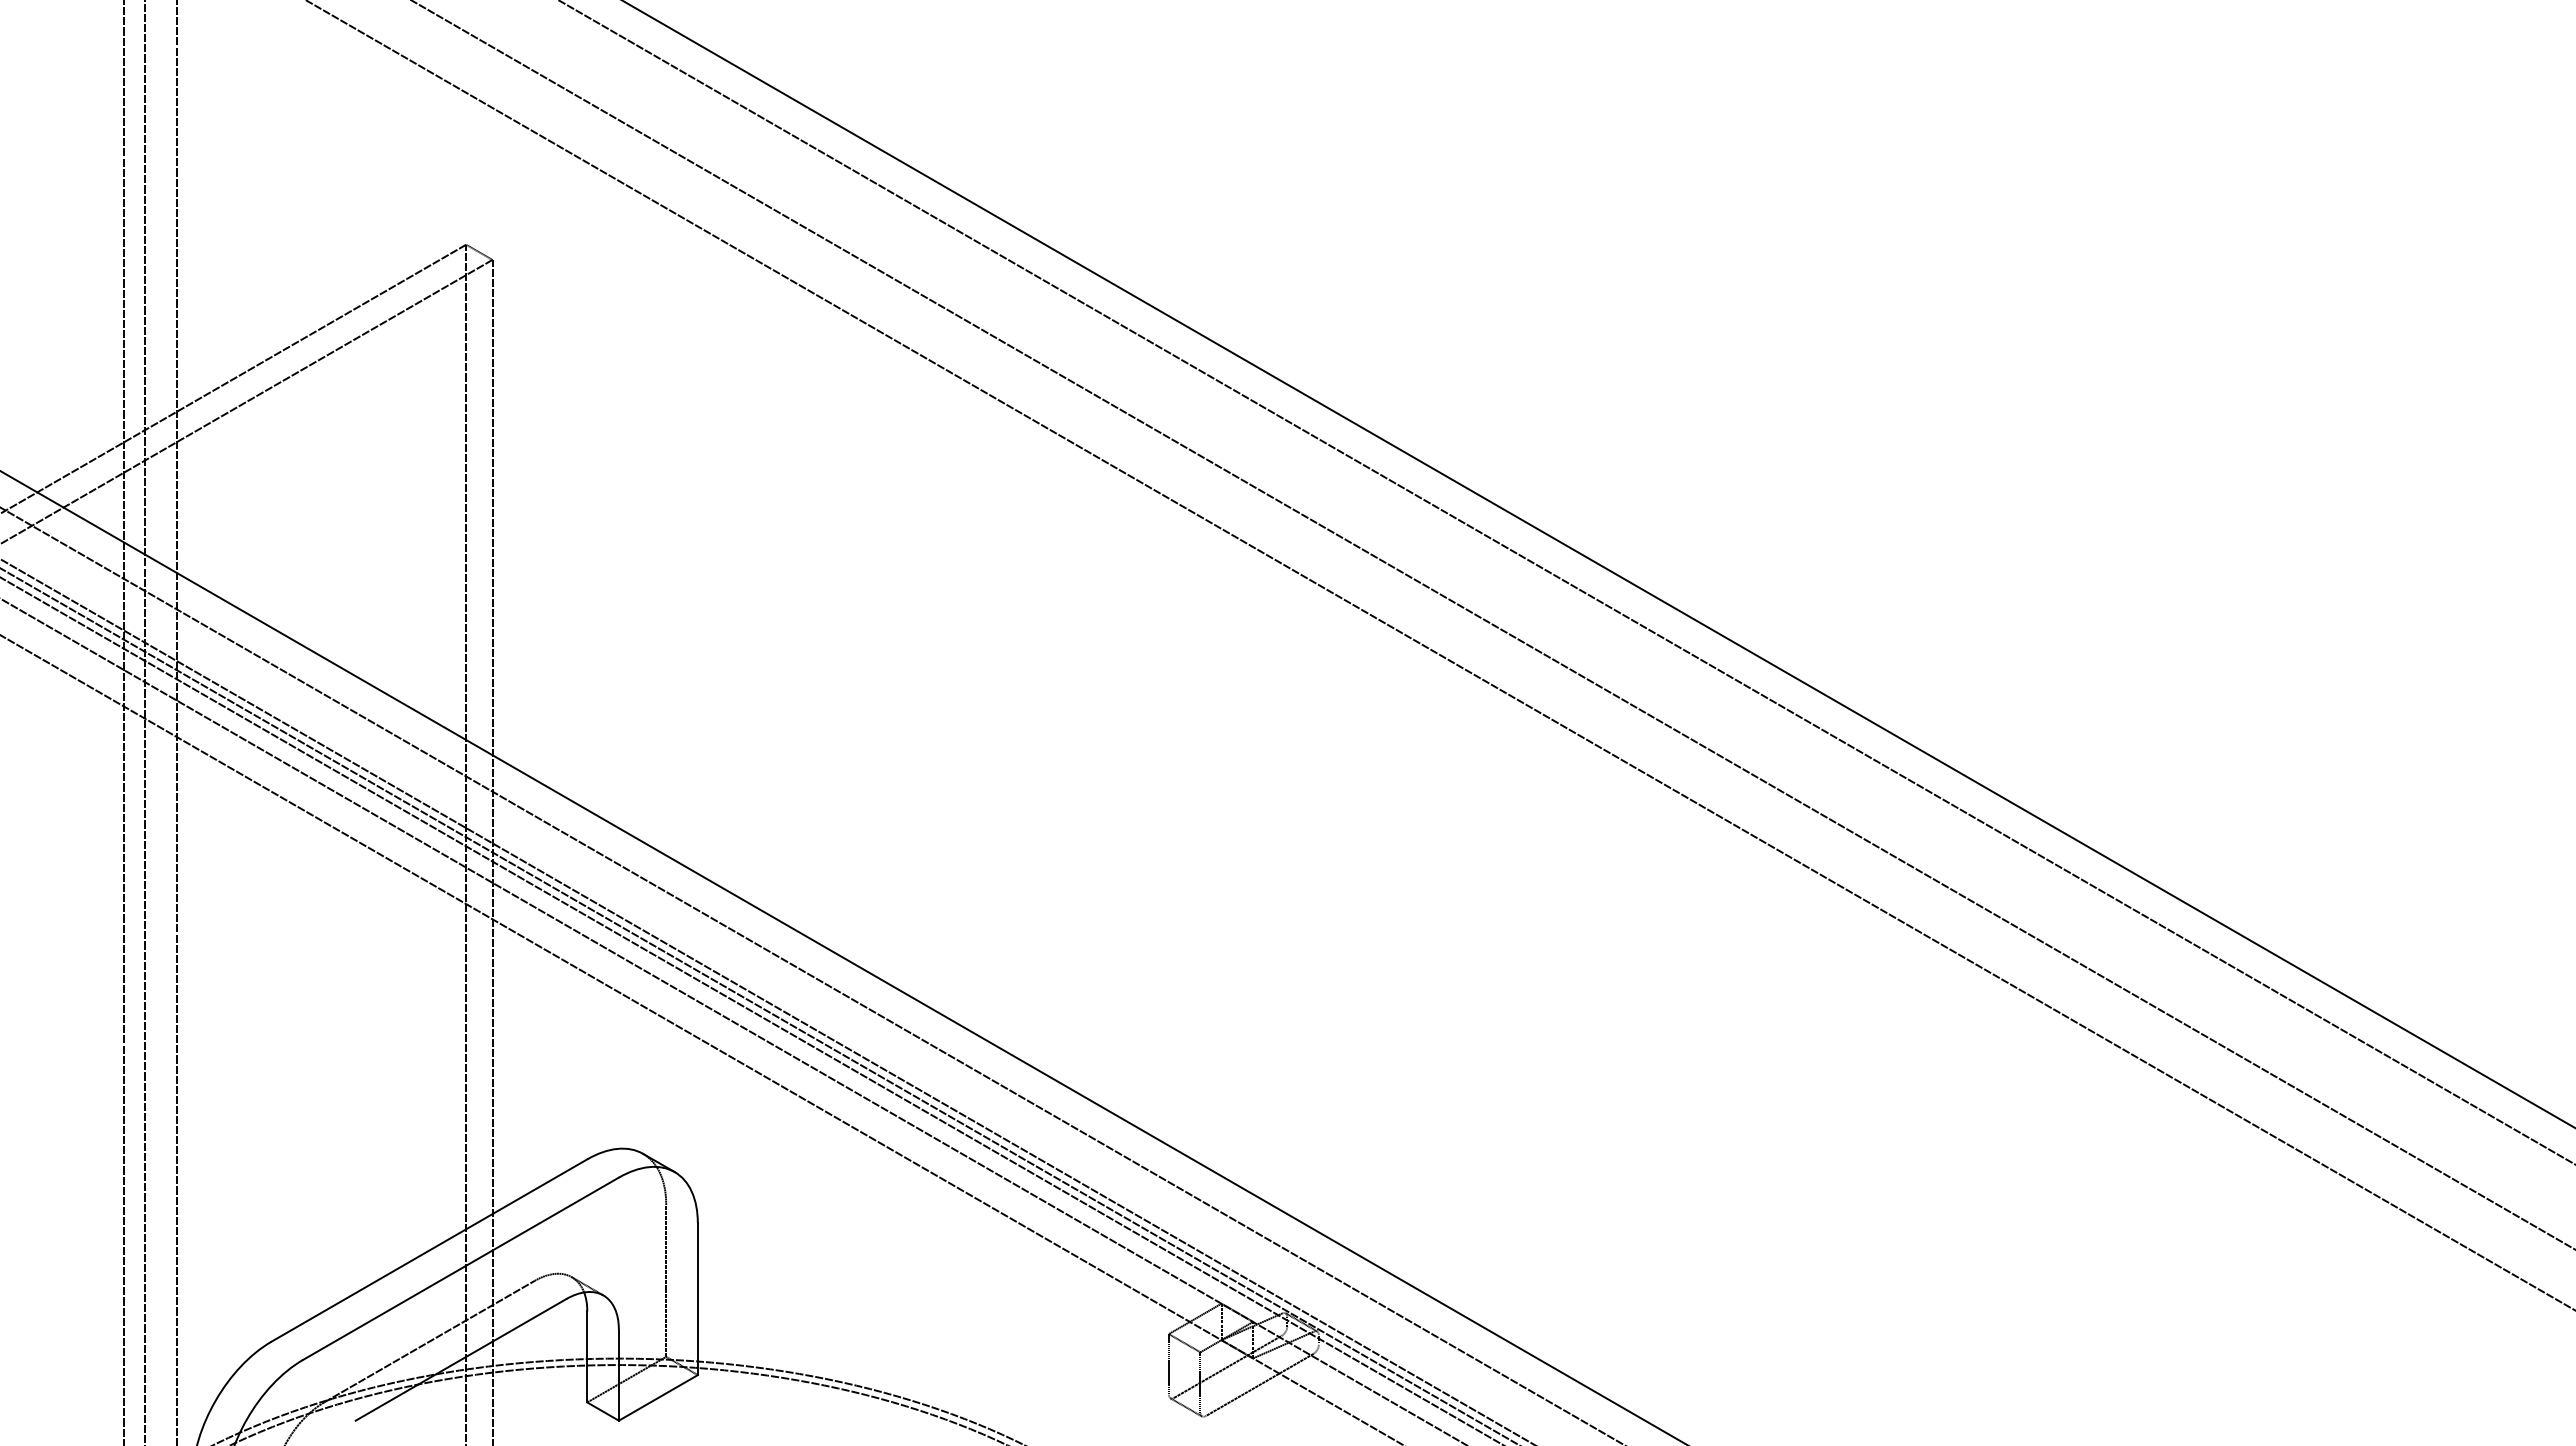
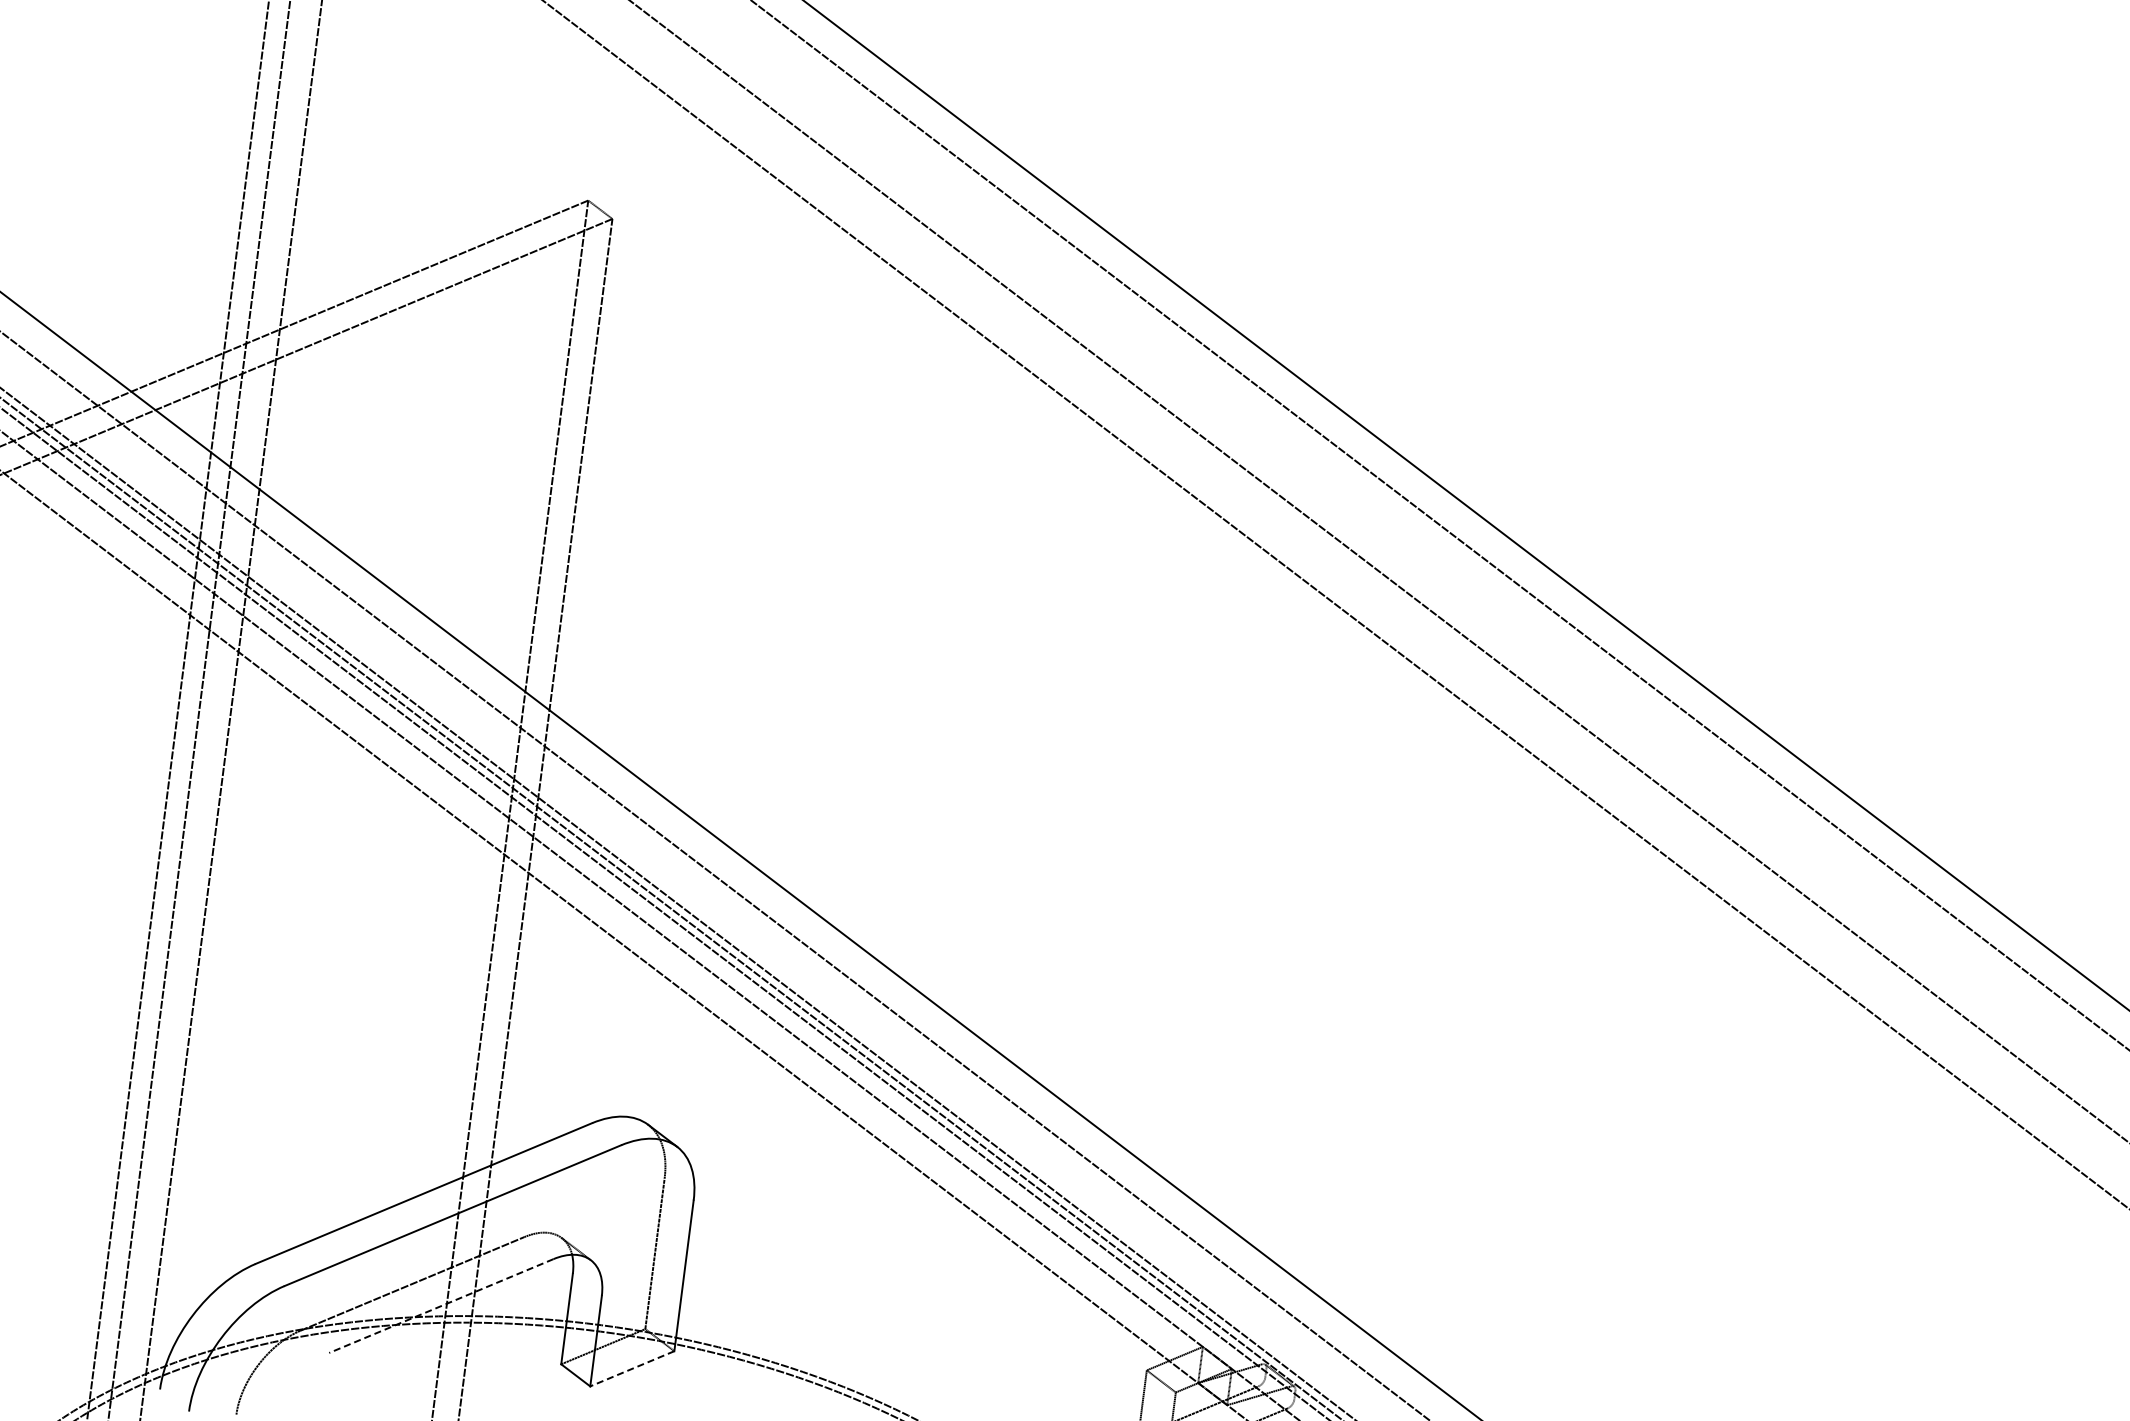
line: (460, 1359) -> (440, 1305), solid -> dashed
line: (658, 1397) -> (632, 1368), solid -> dashed

